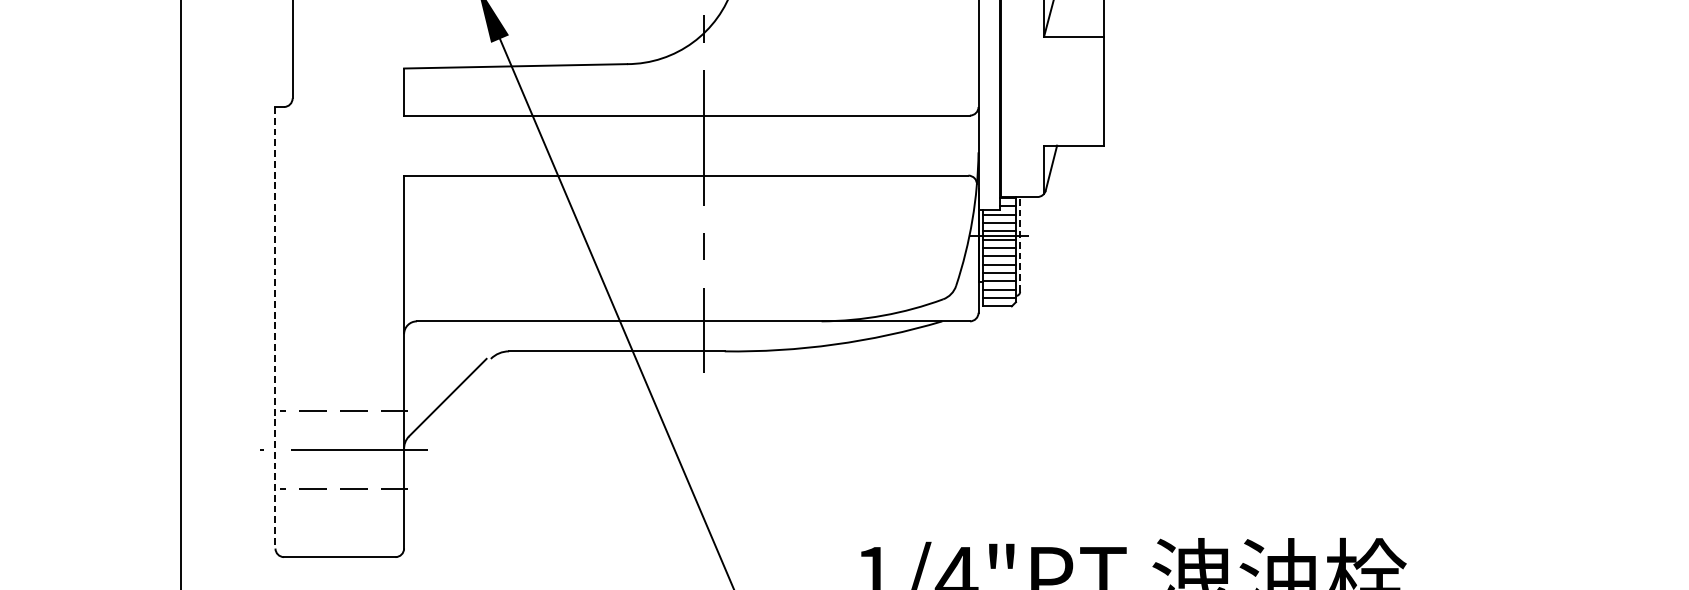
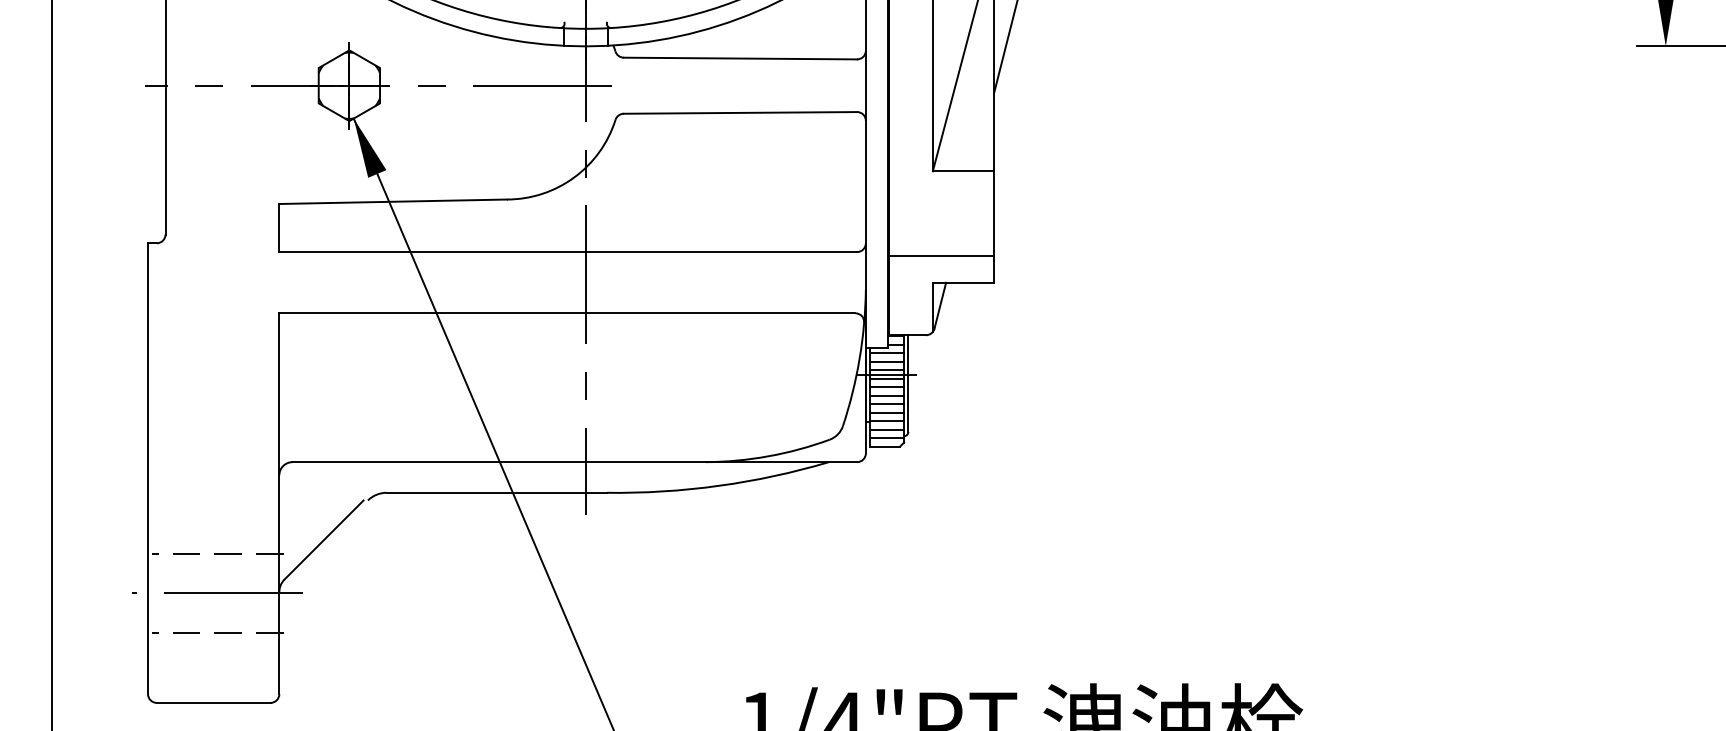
line: (1052, 119) -> (941, 256), added
line: (1020, 244) -> (908, 383), dashed -> solid
line: (275, 328) -> (148, 469), dashed -> solid

